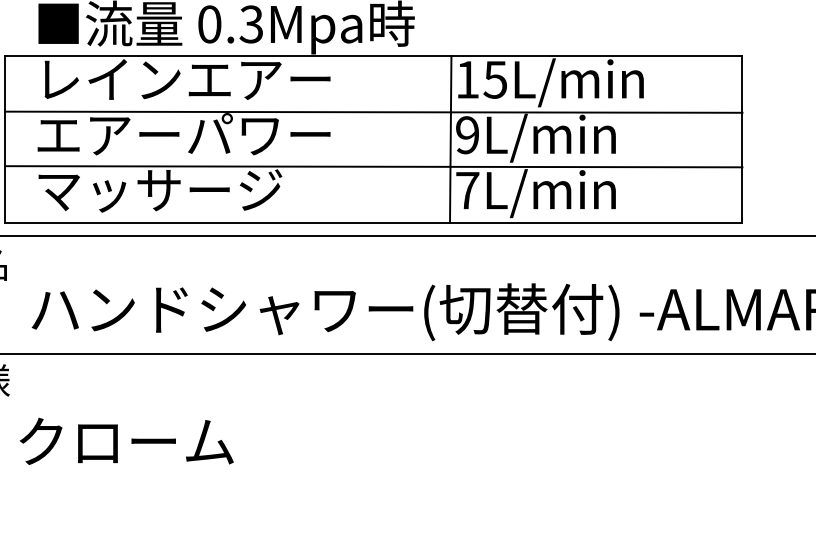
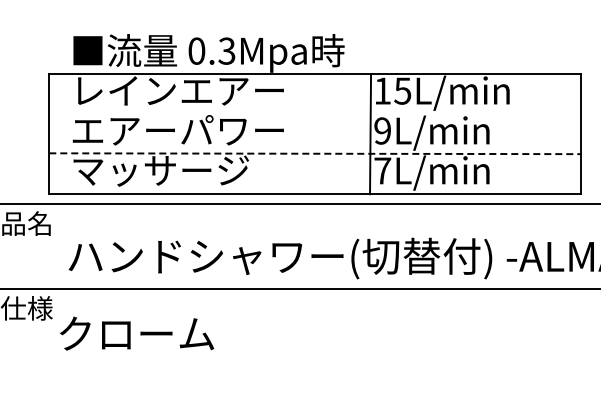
line: (372, 112) -> (314, 114), removed
line: (374, 166) -> (315, 153), solid -> dashed
text: (127, 441) -> (137, 333), moved

